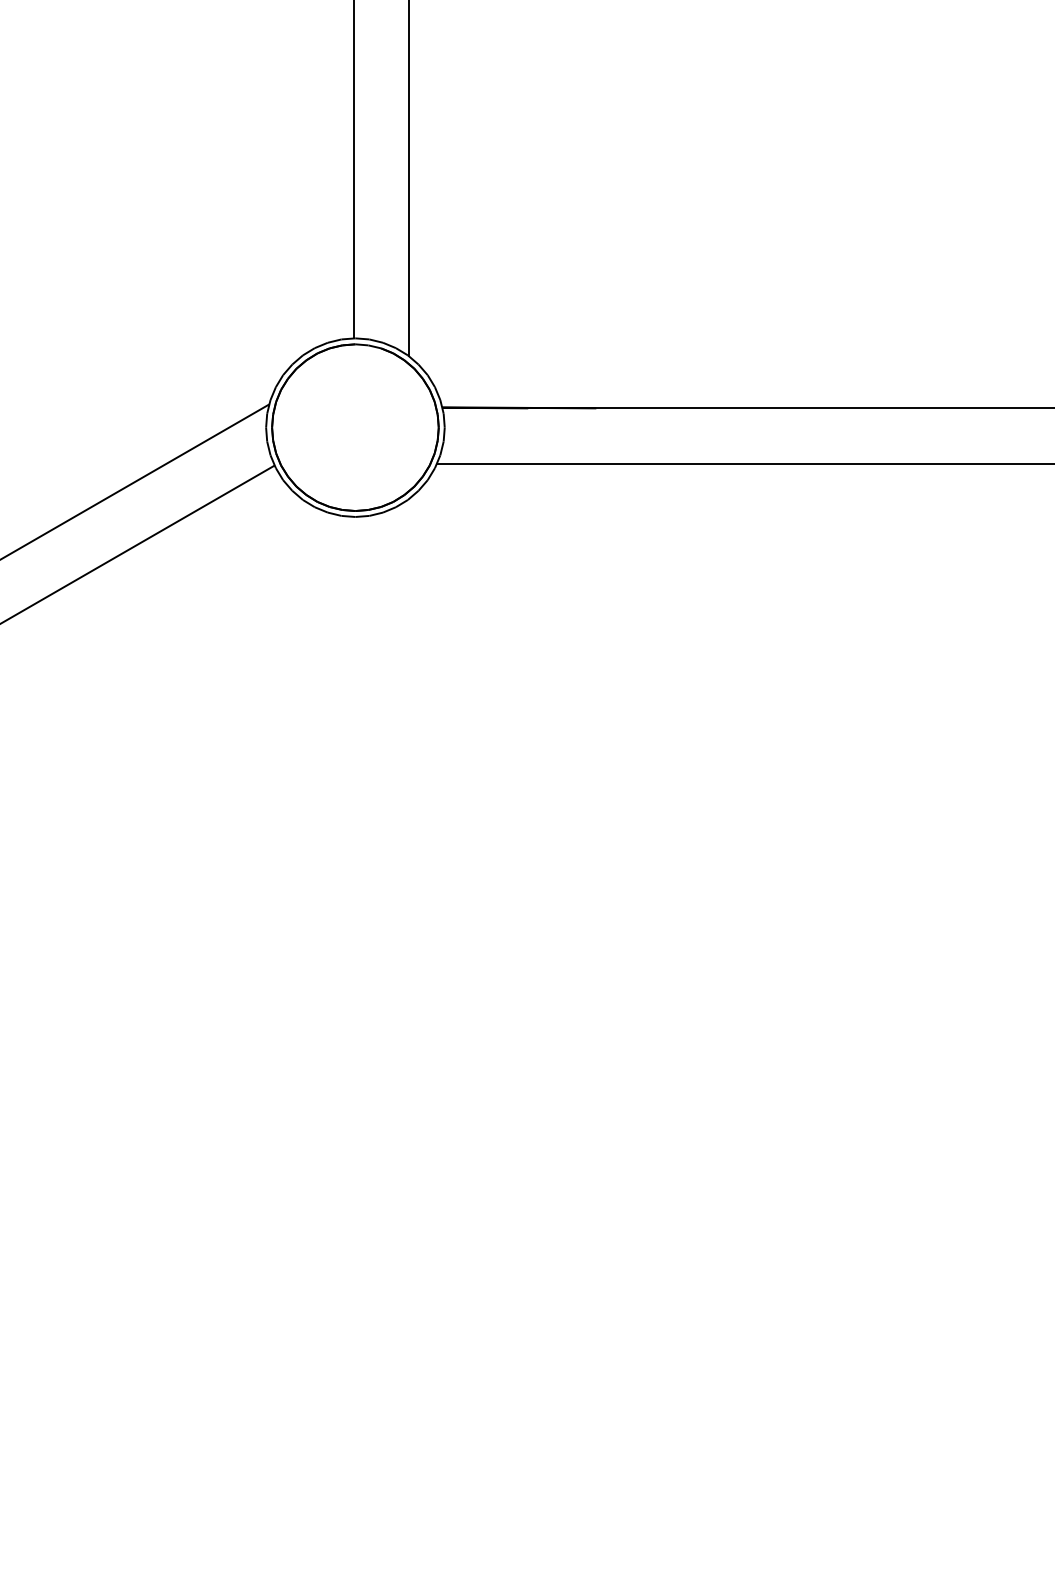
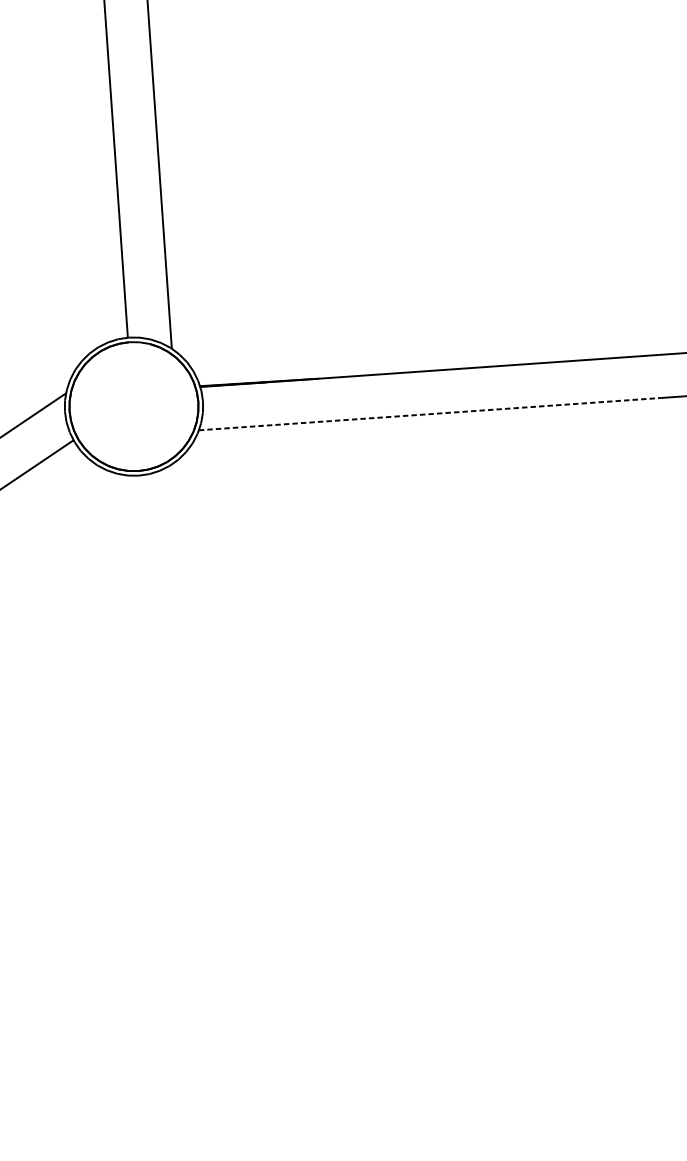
line: (736, 464) -> (430, 414), solid -> dashed

